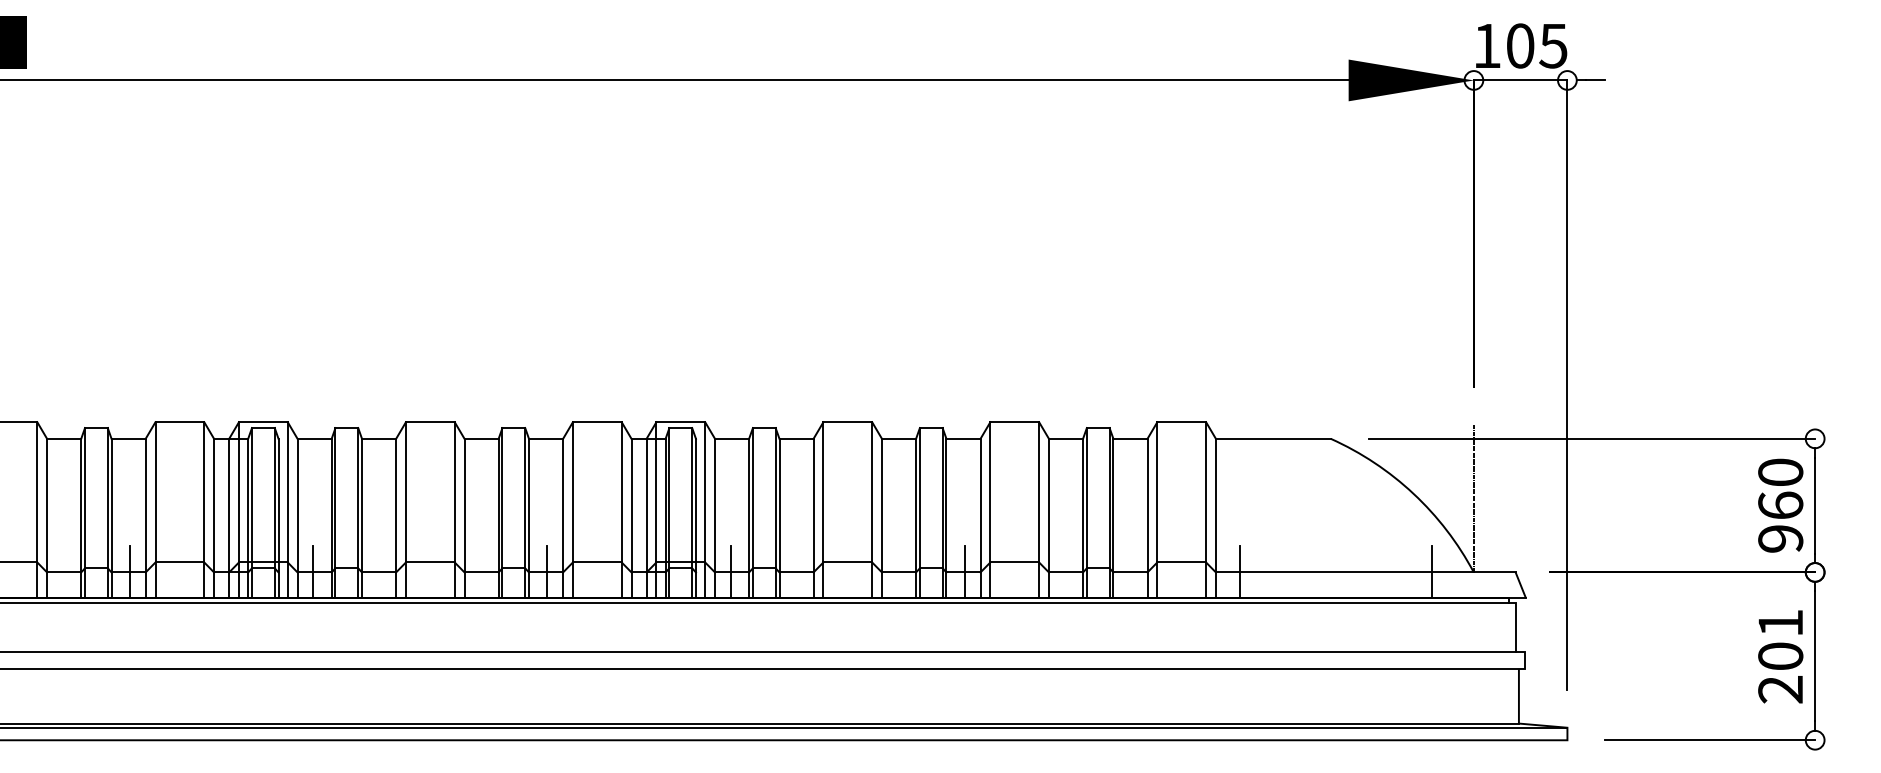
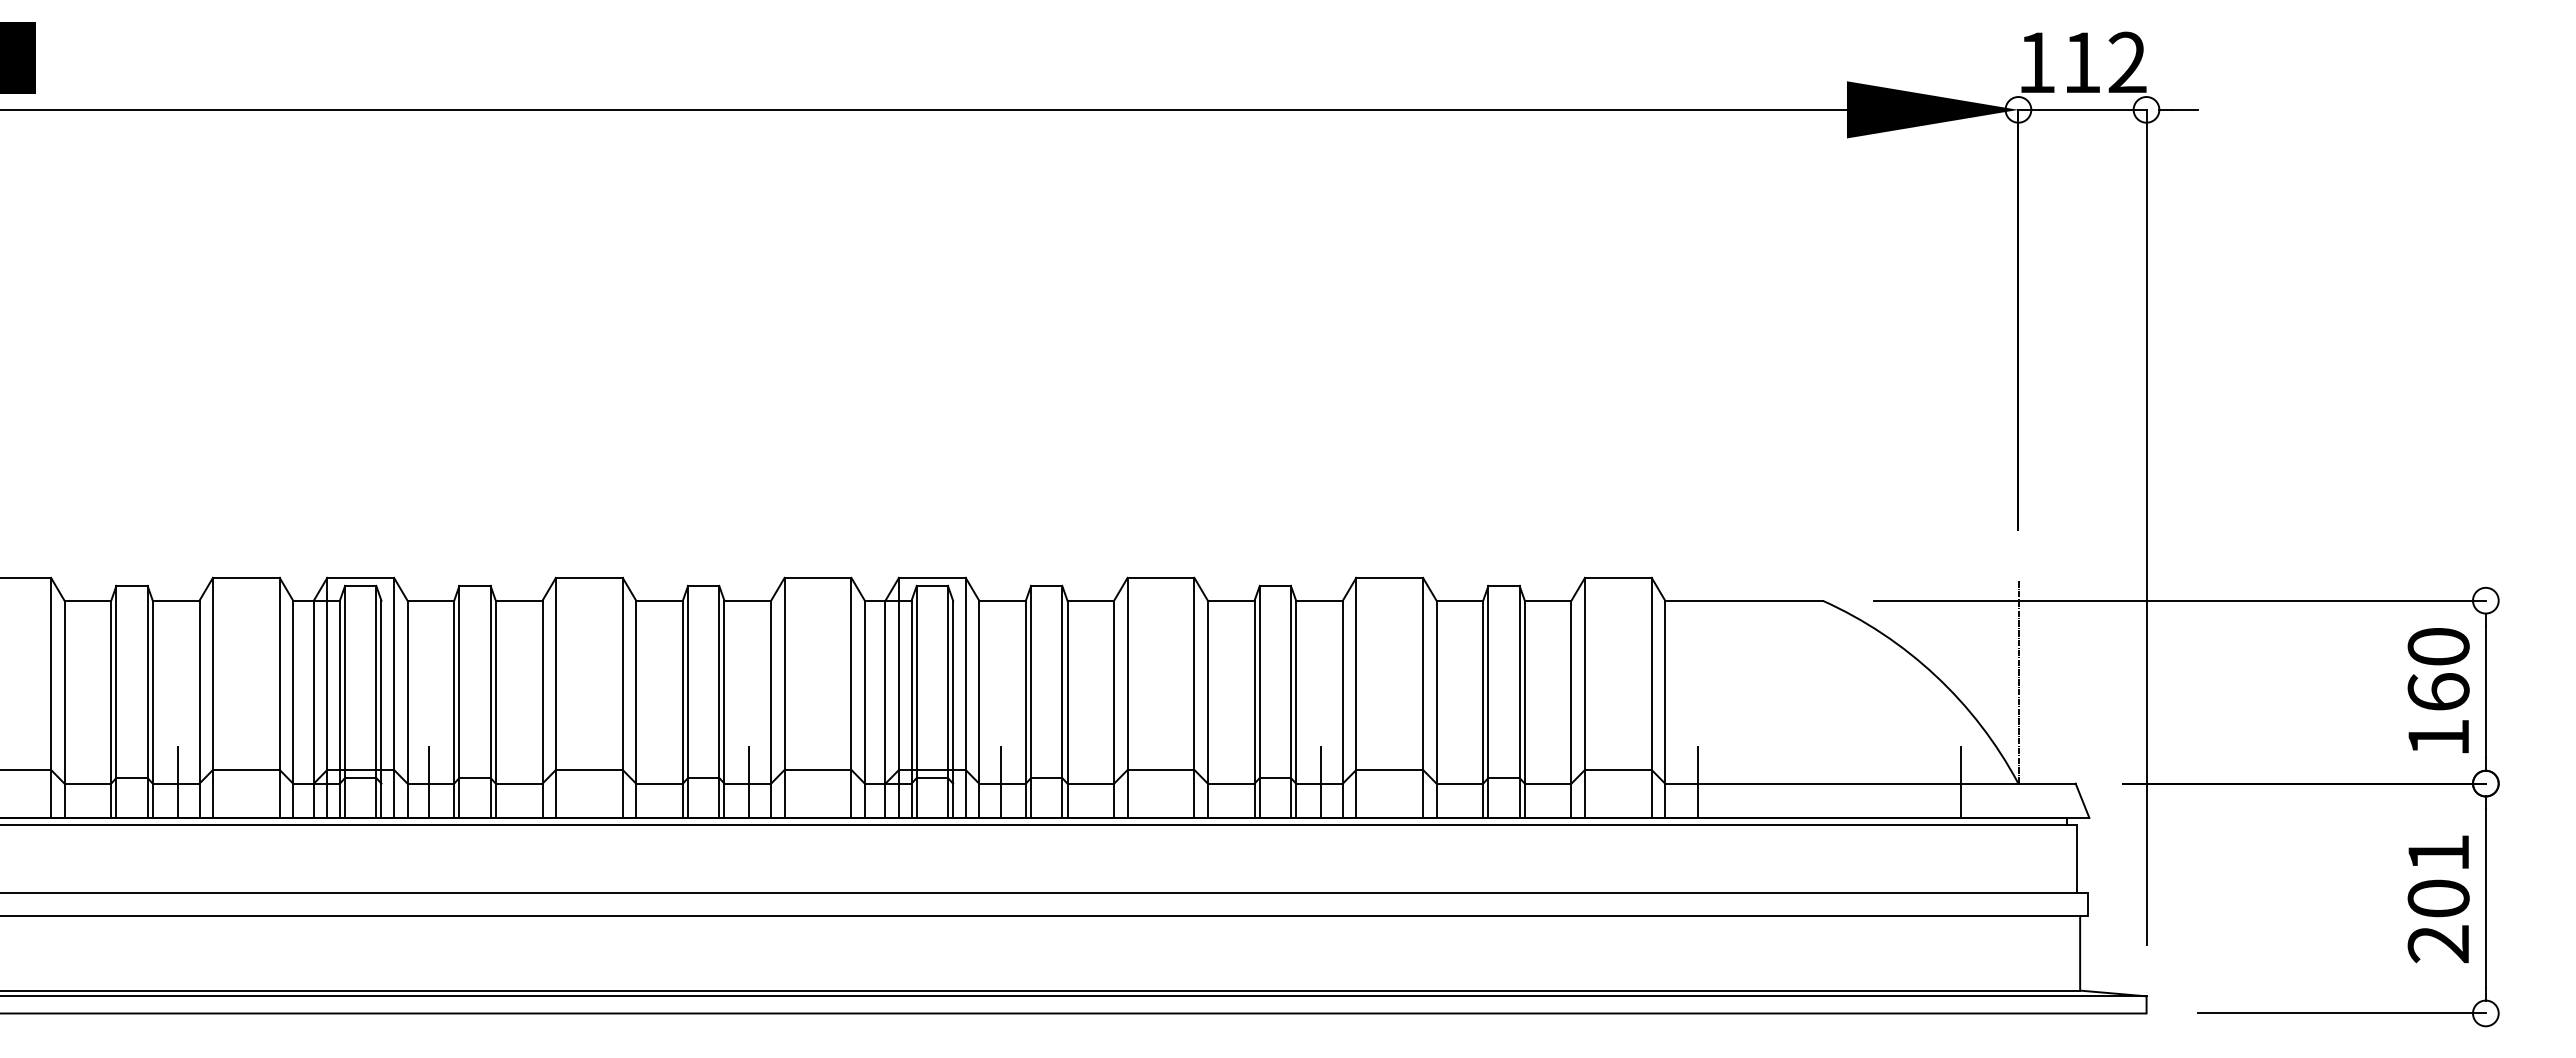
text: (1536, 45) -> (2104, 62), 105 -> 112
text: (1780, 538) -> (2438, 737), 960 -> 160

